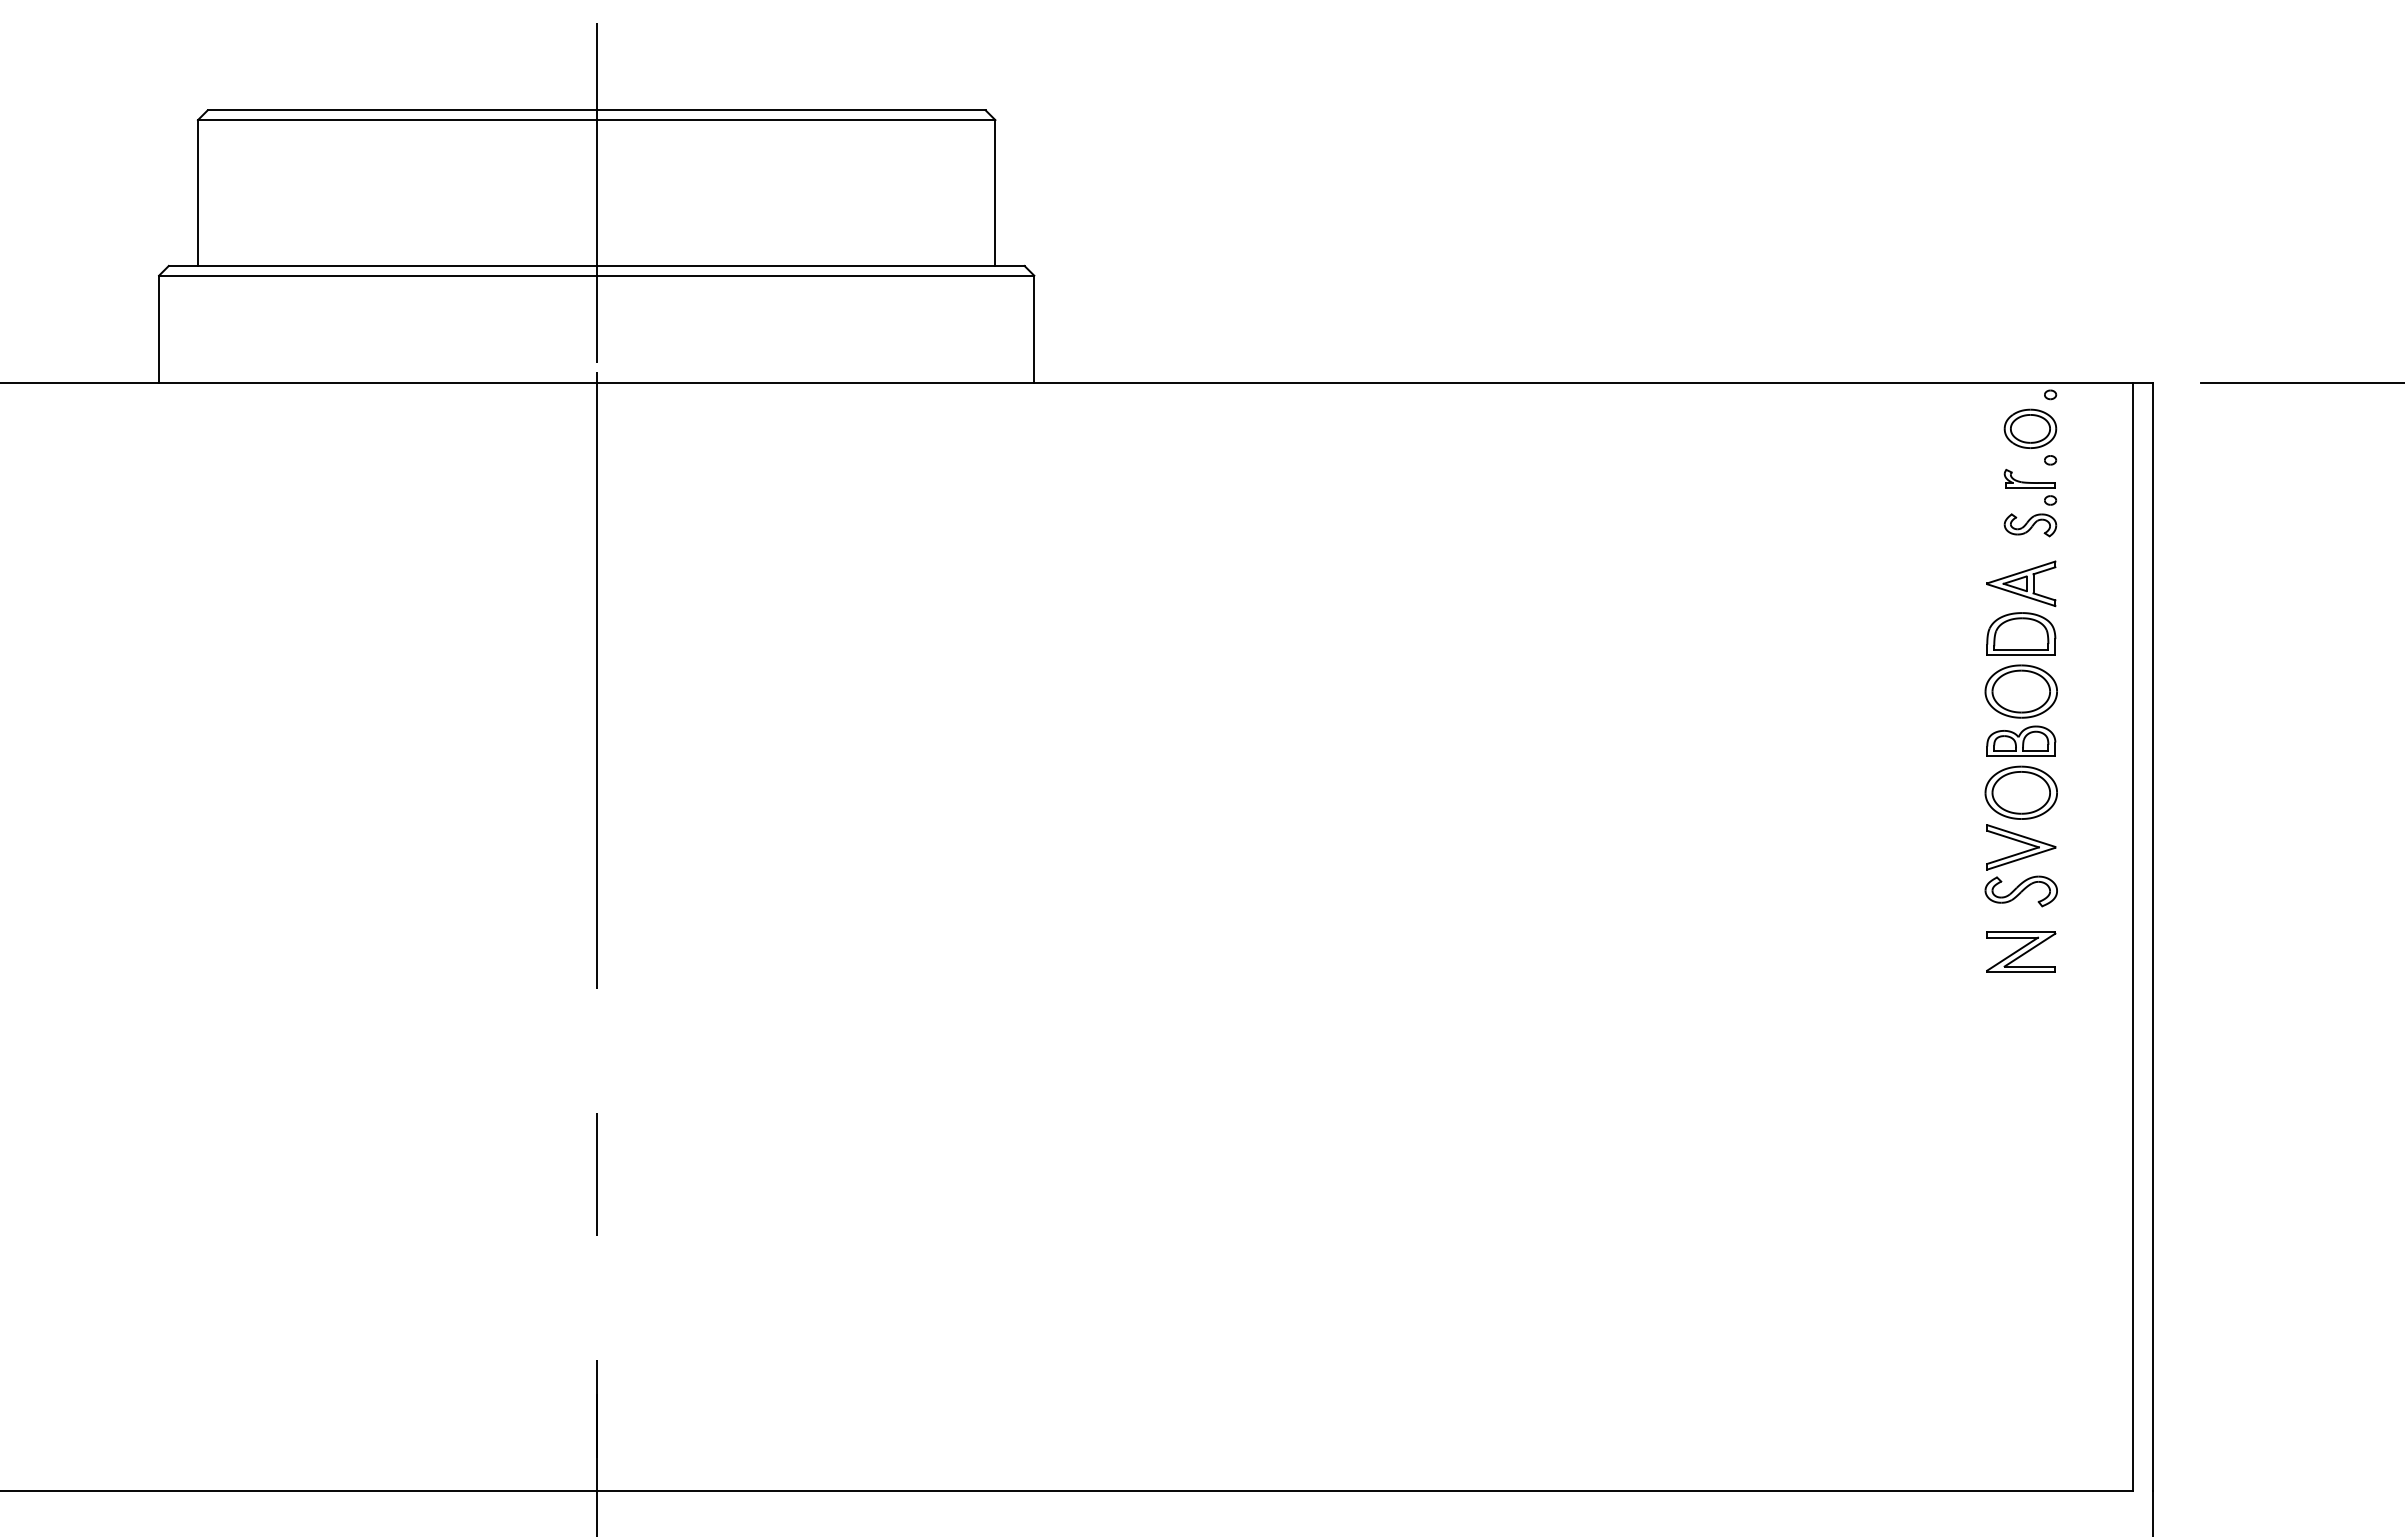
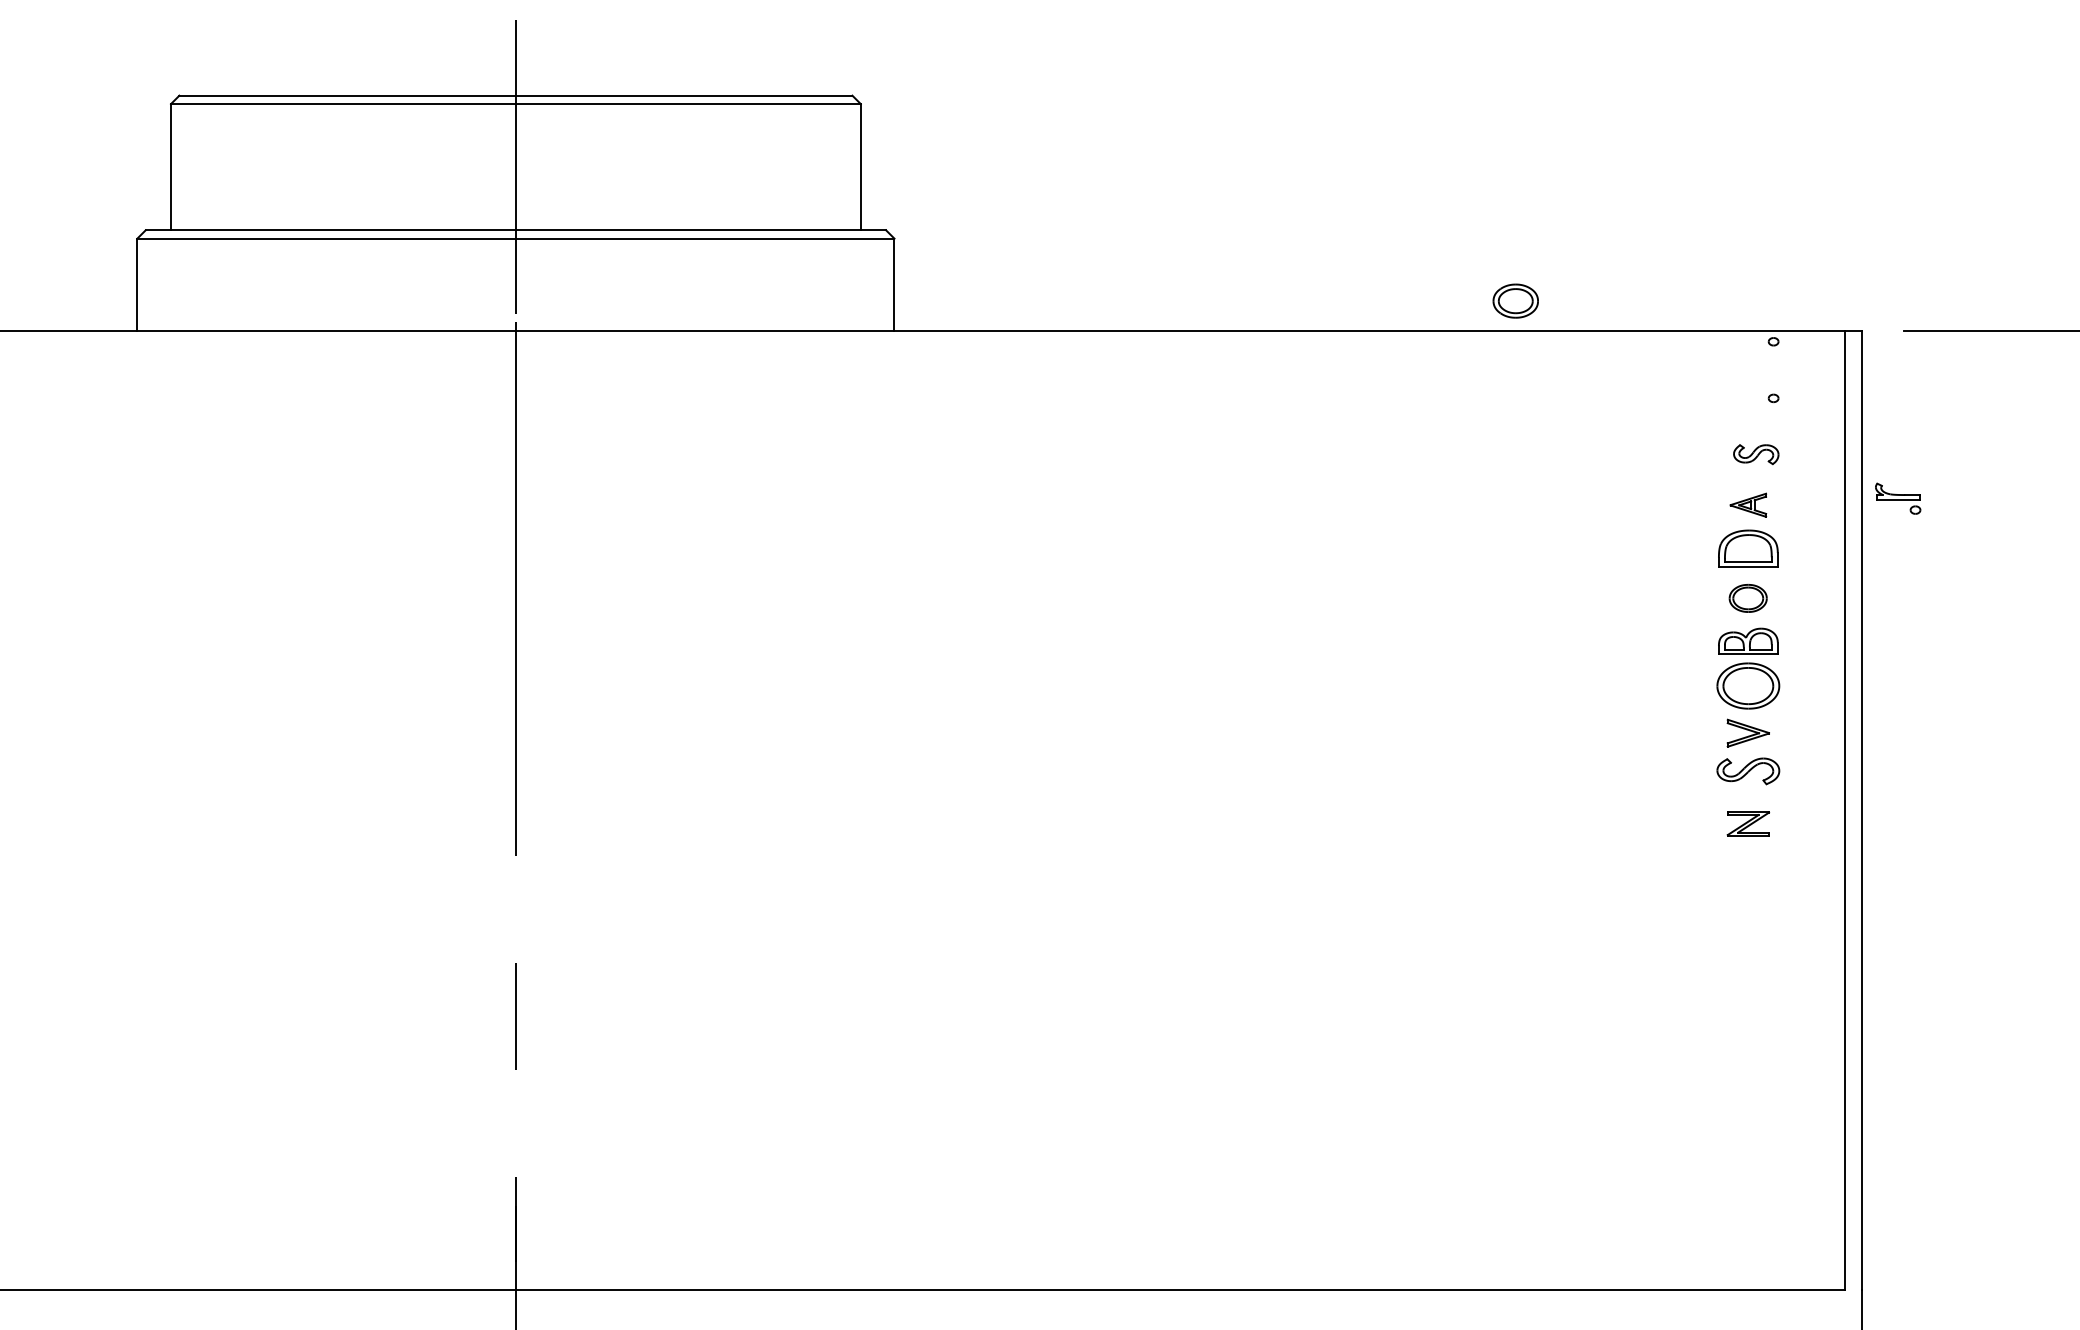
part: (2030, 428) -> (1515, 300), moved
part: (2030, 487) -> (1898, 498), moved
part: (2021, 583) -> (1748, 504), size x0.6
part: (2020, 691) -> (1747, 598), size x0.6
part: (2021, 847) -> (1748, 733), size x0.7
part: (2021, 951) -> (1748, 823), size x0.7

